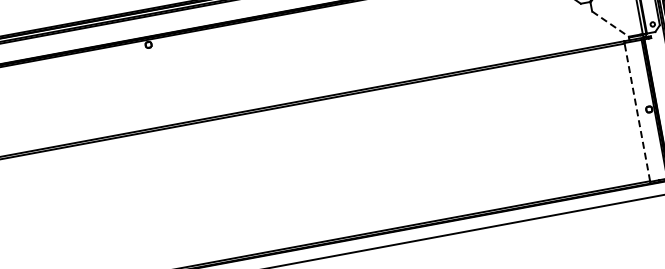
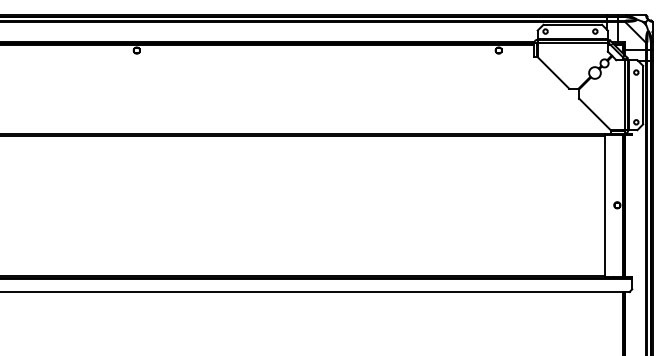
line: (611, 24) -> (595, 114), dashed -> solid
line: (637, 112) -> (605, 206), dashed -> solid

